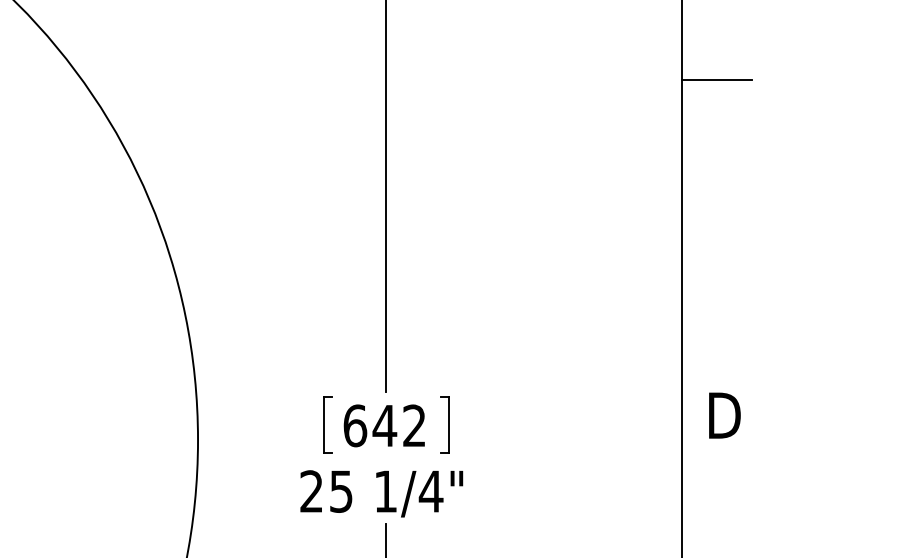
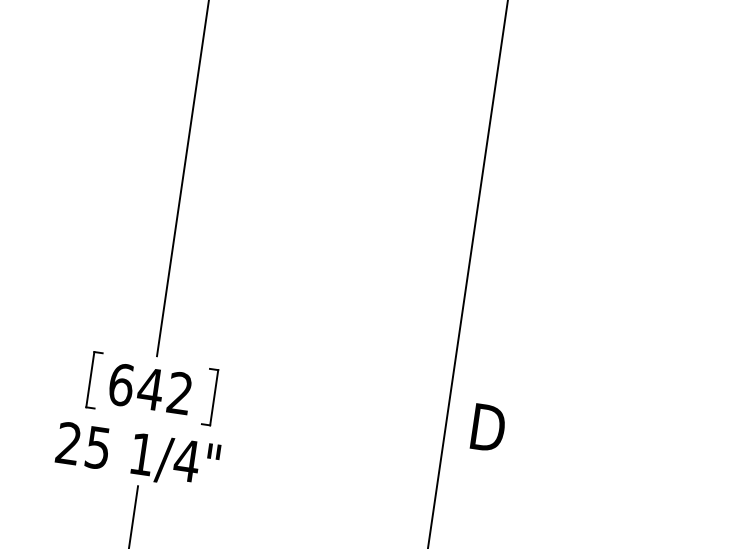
line: (716, 79) -> (528, 94), removed

